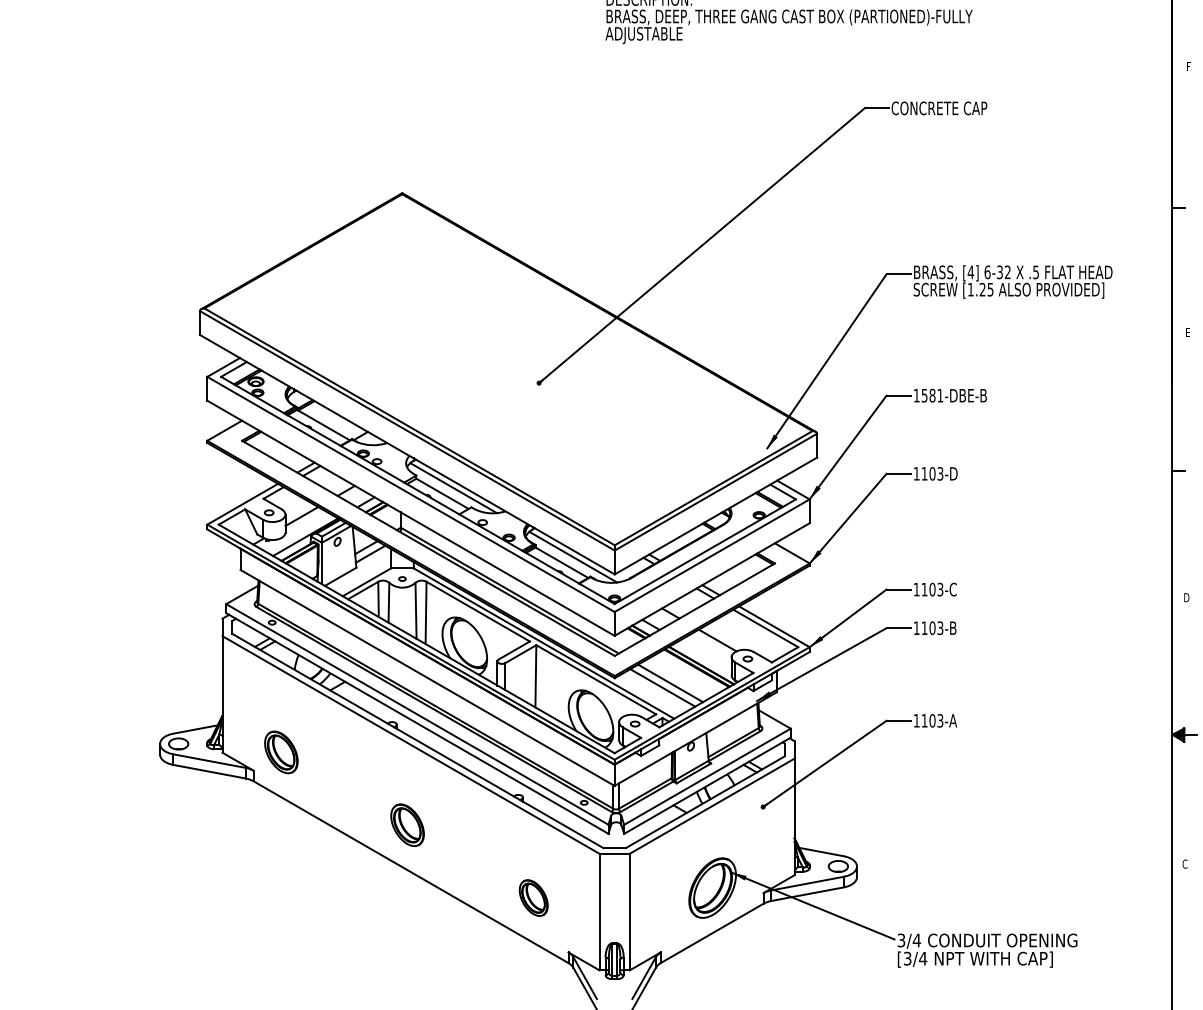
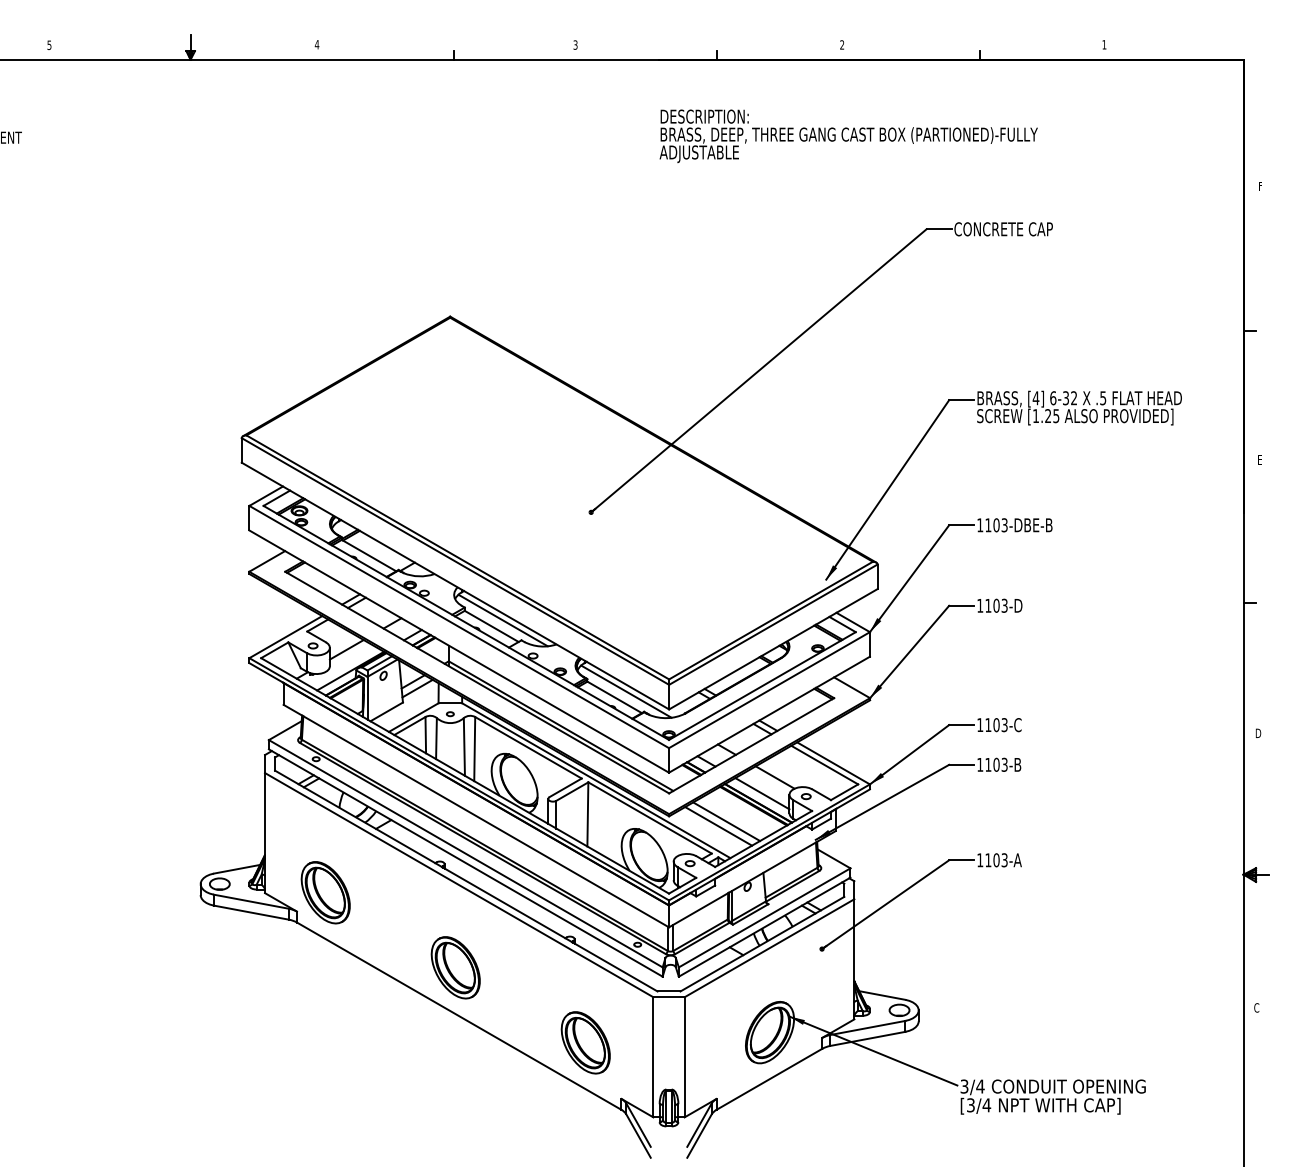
text: (932, 395) -> (996, 525), 1581-DBE-B -> 1103-DBE-B
line: (705, 656) -> (762, 793), added
part: (281, 752) -> (325, 892), size x1.43
part: (407, 824) -> (455, 967), size x1.43
part: (533, 897) -> (585, 1042), size x1.67

